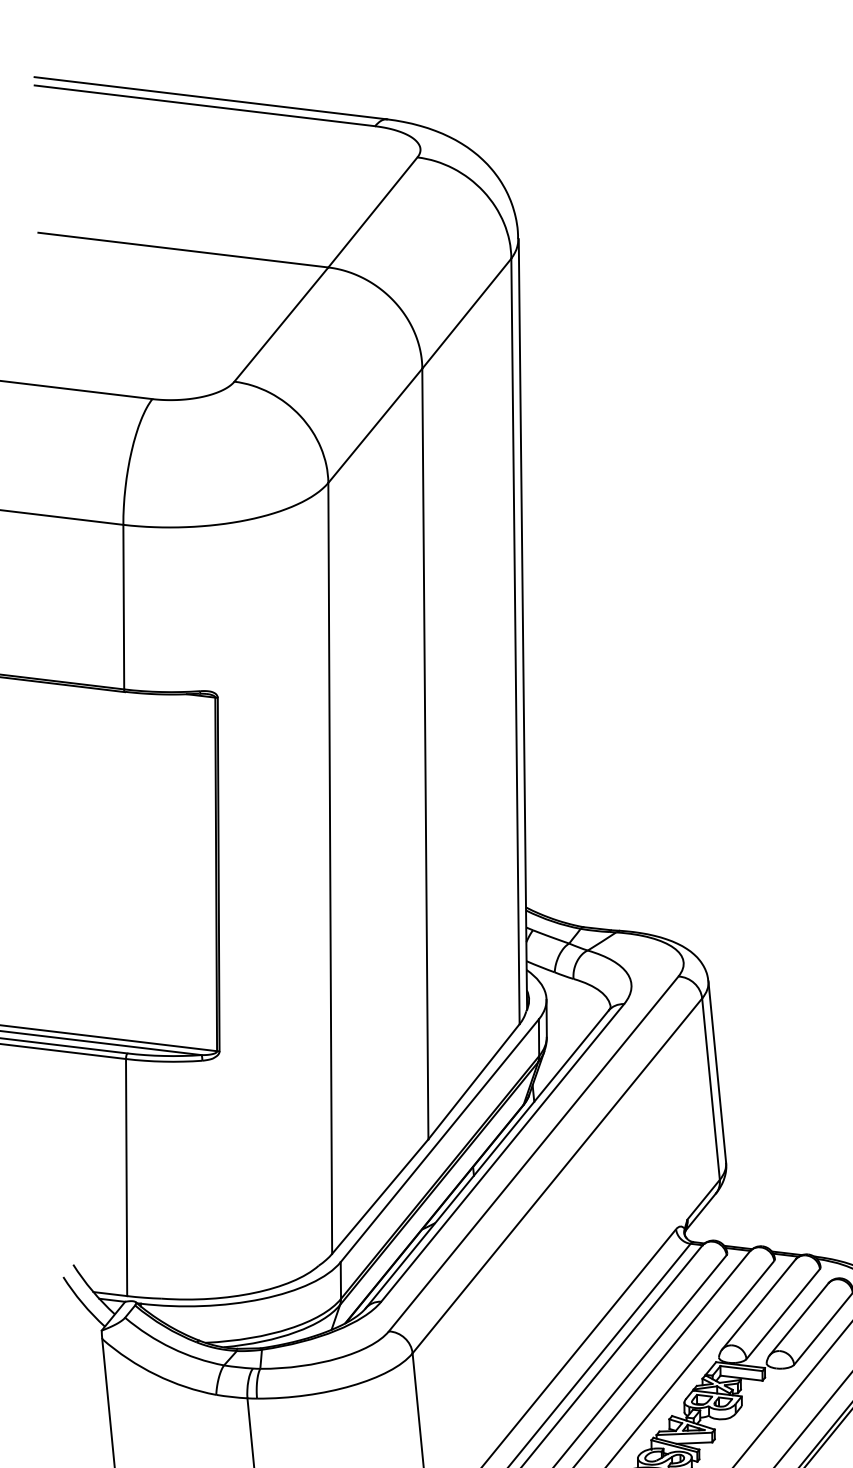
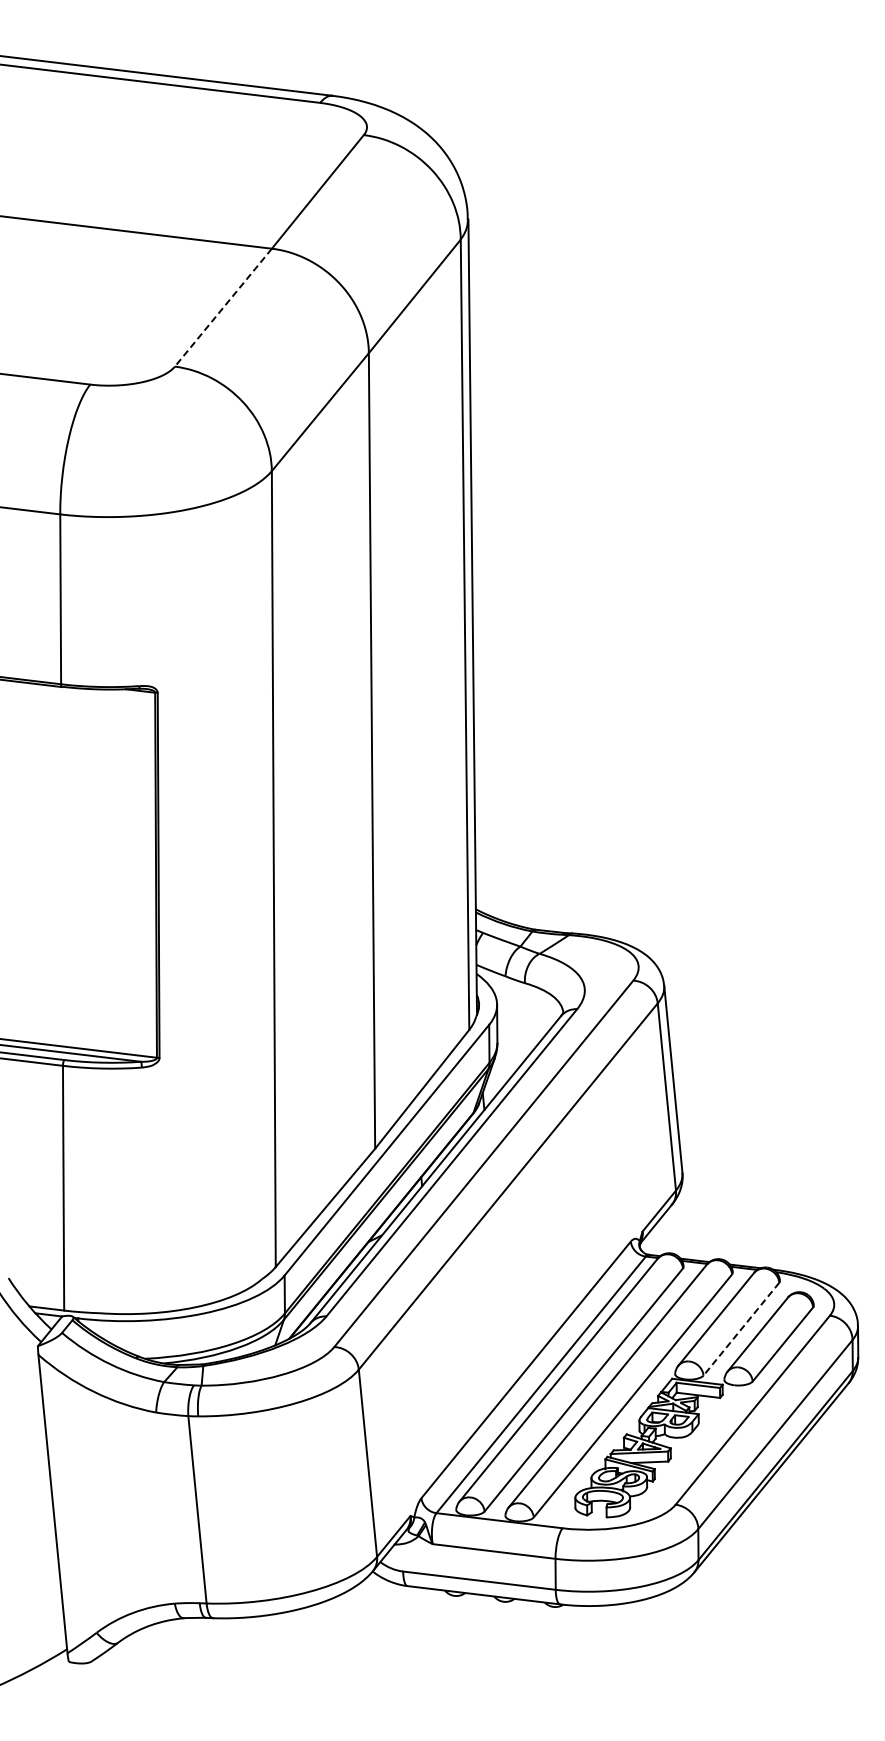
line: (281, 325) -> (223, 308), solid -> dashed
line: (783, 1314) -> (741, 1329), solid -> dashed

